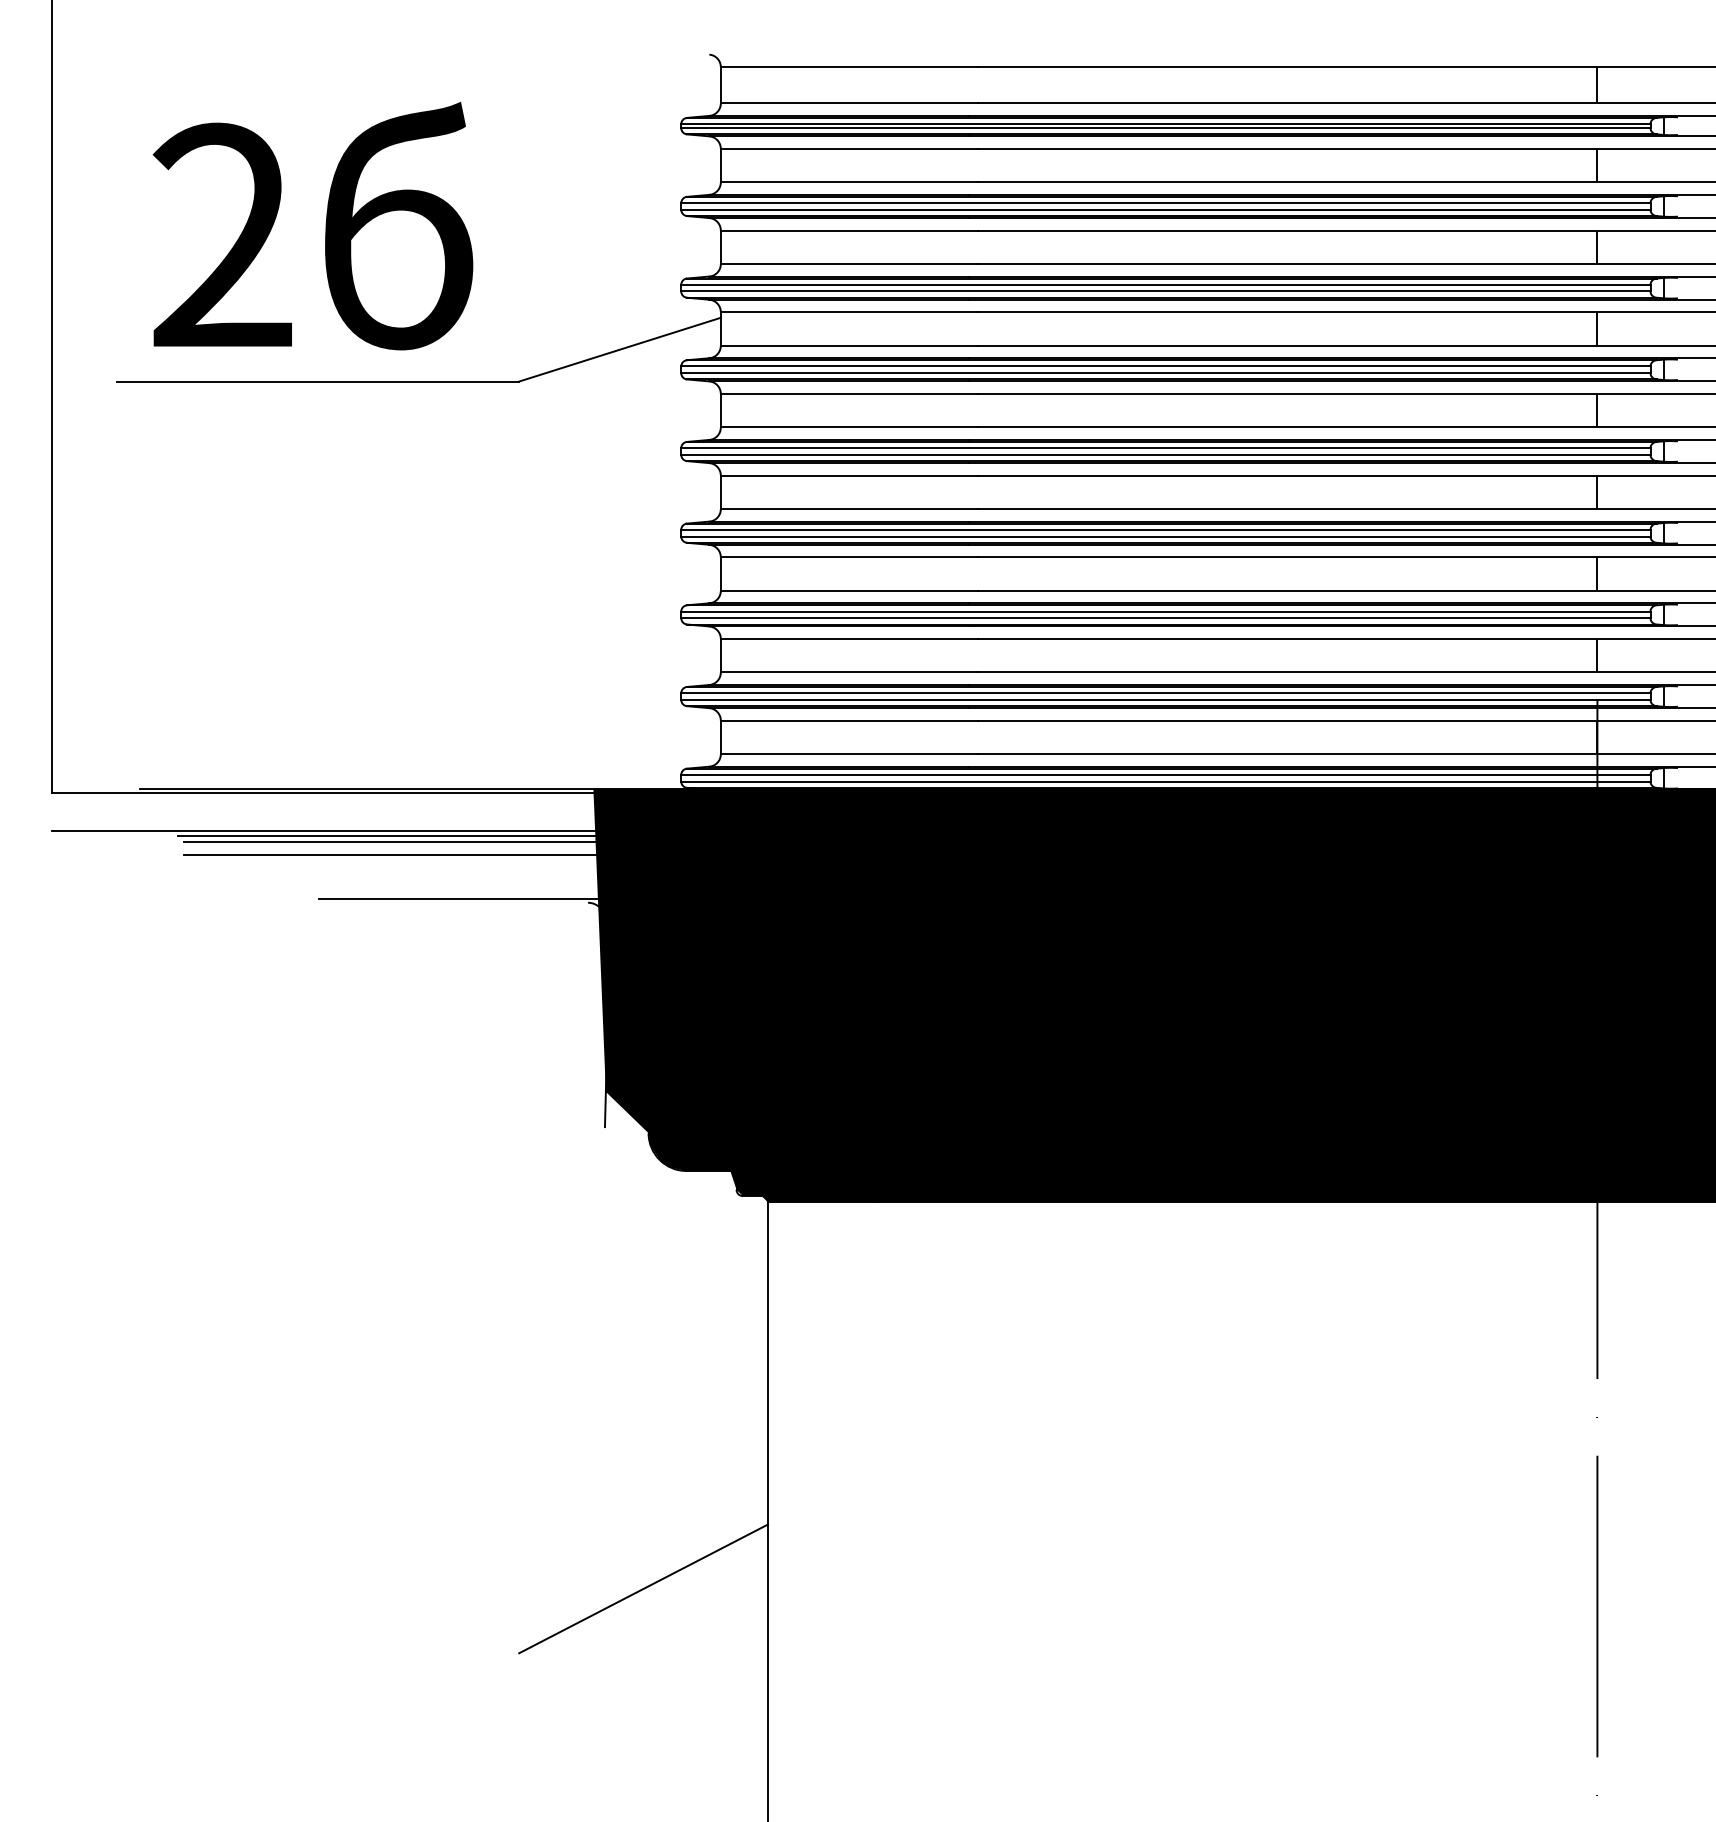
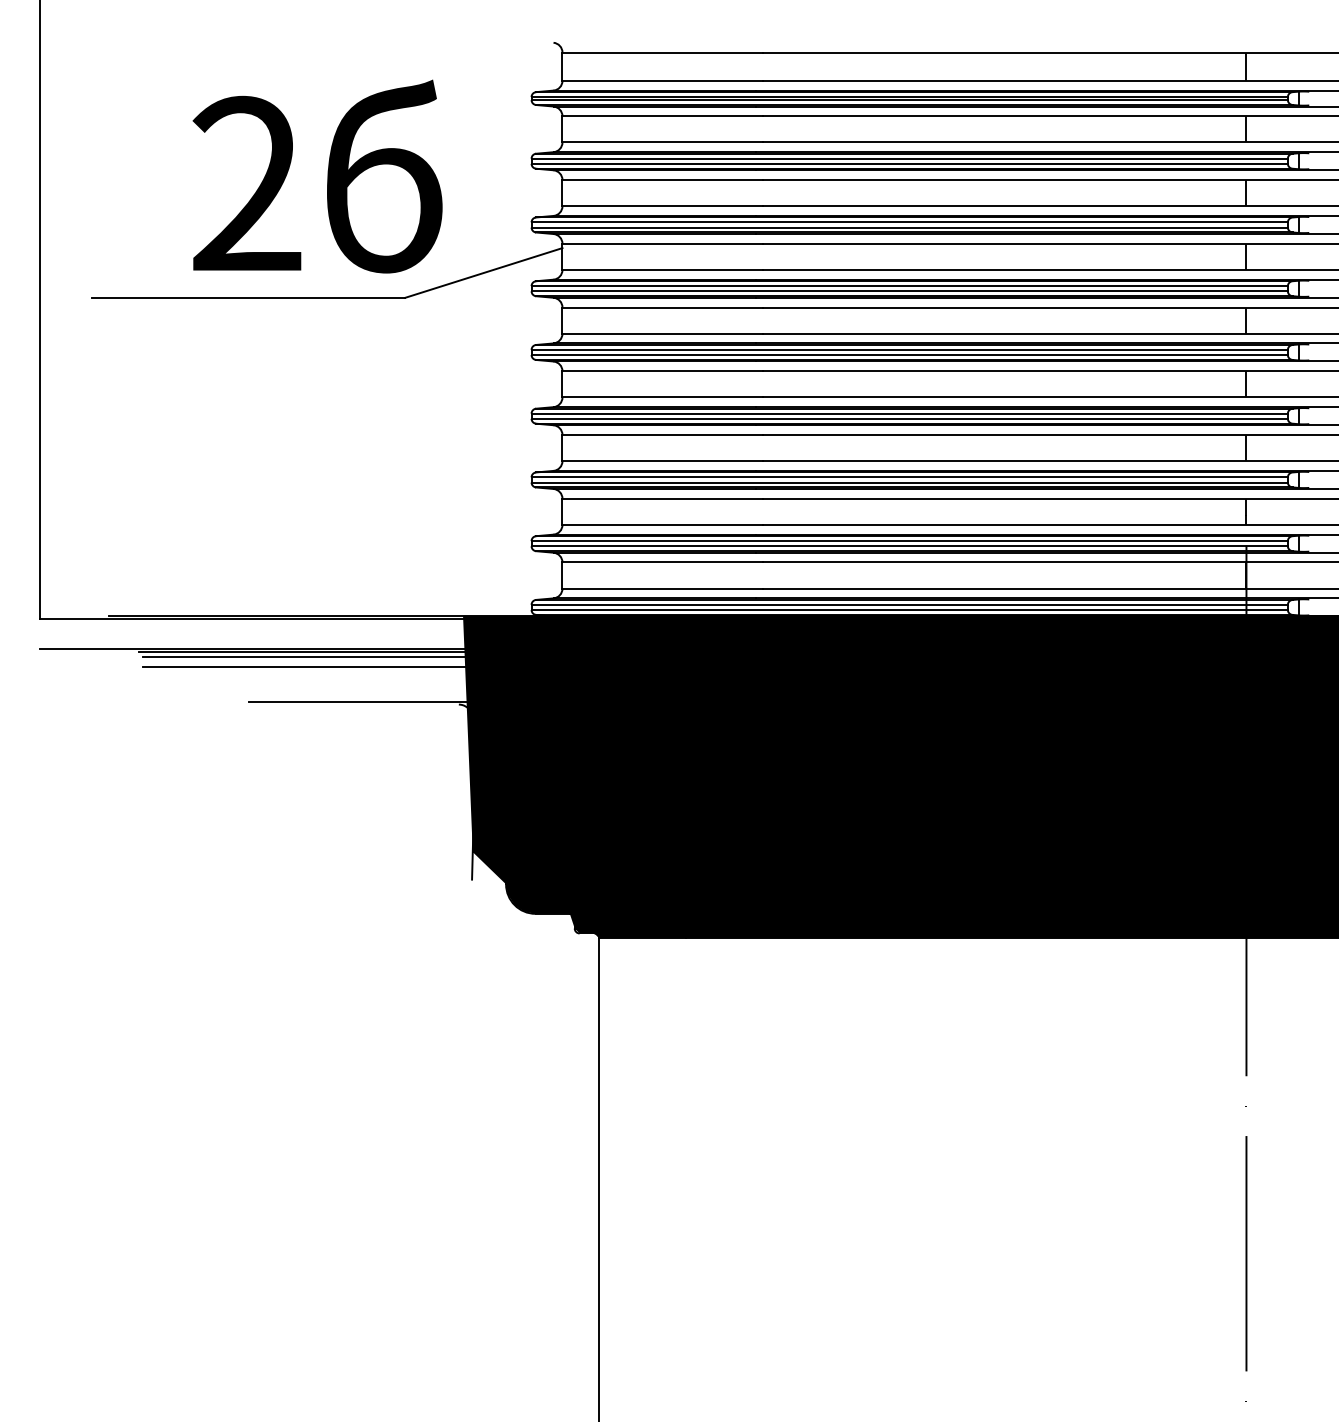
text: (312, 226) -> (317, 176), moved
line: (643, 1588) -> (502, 1239), removed

